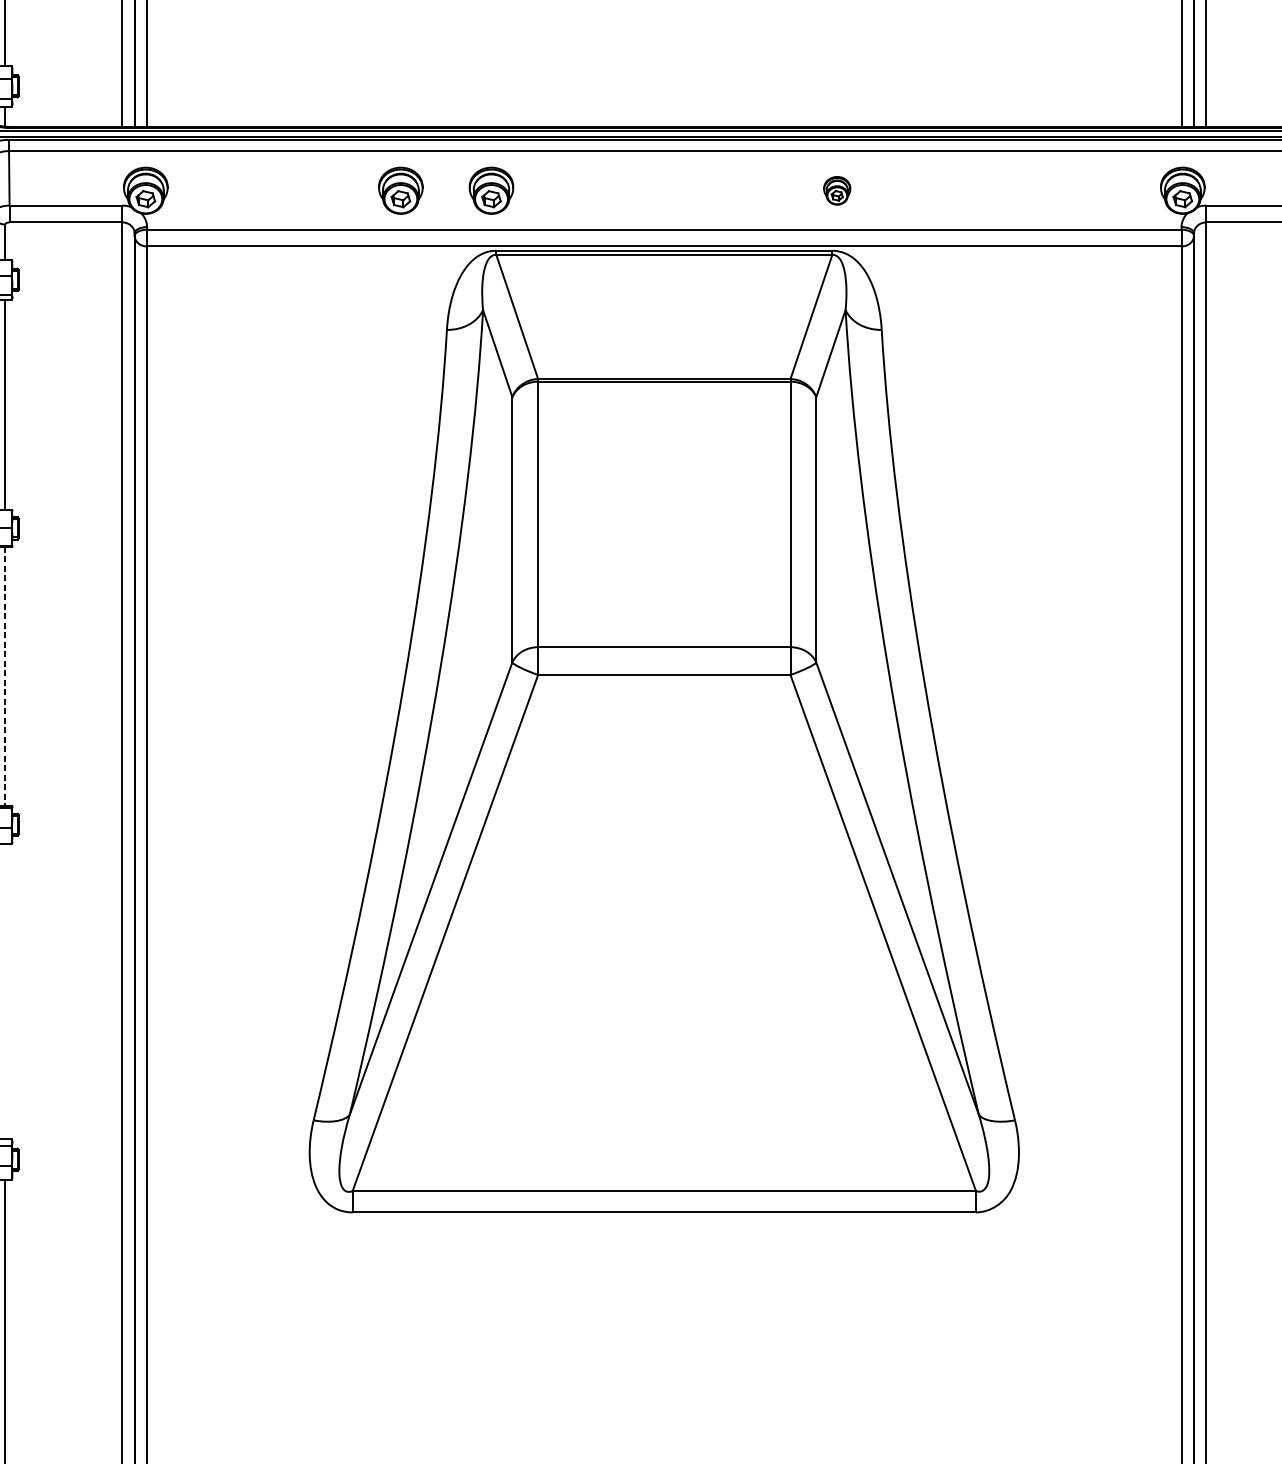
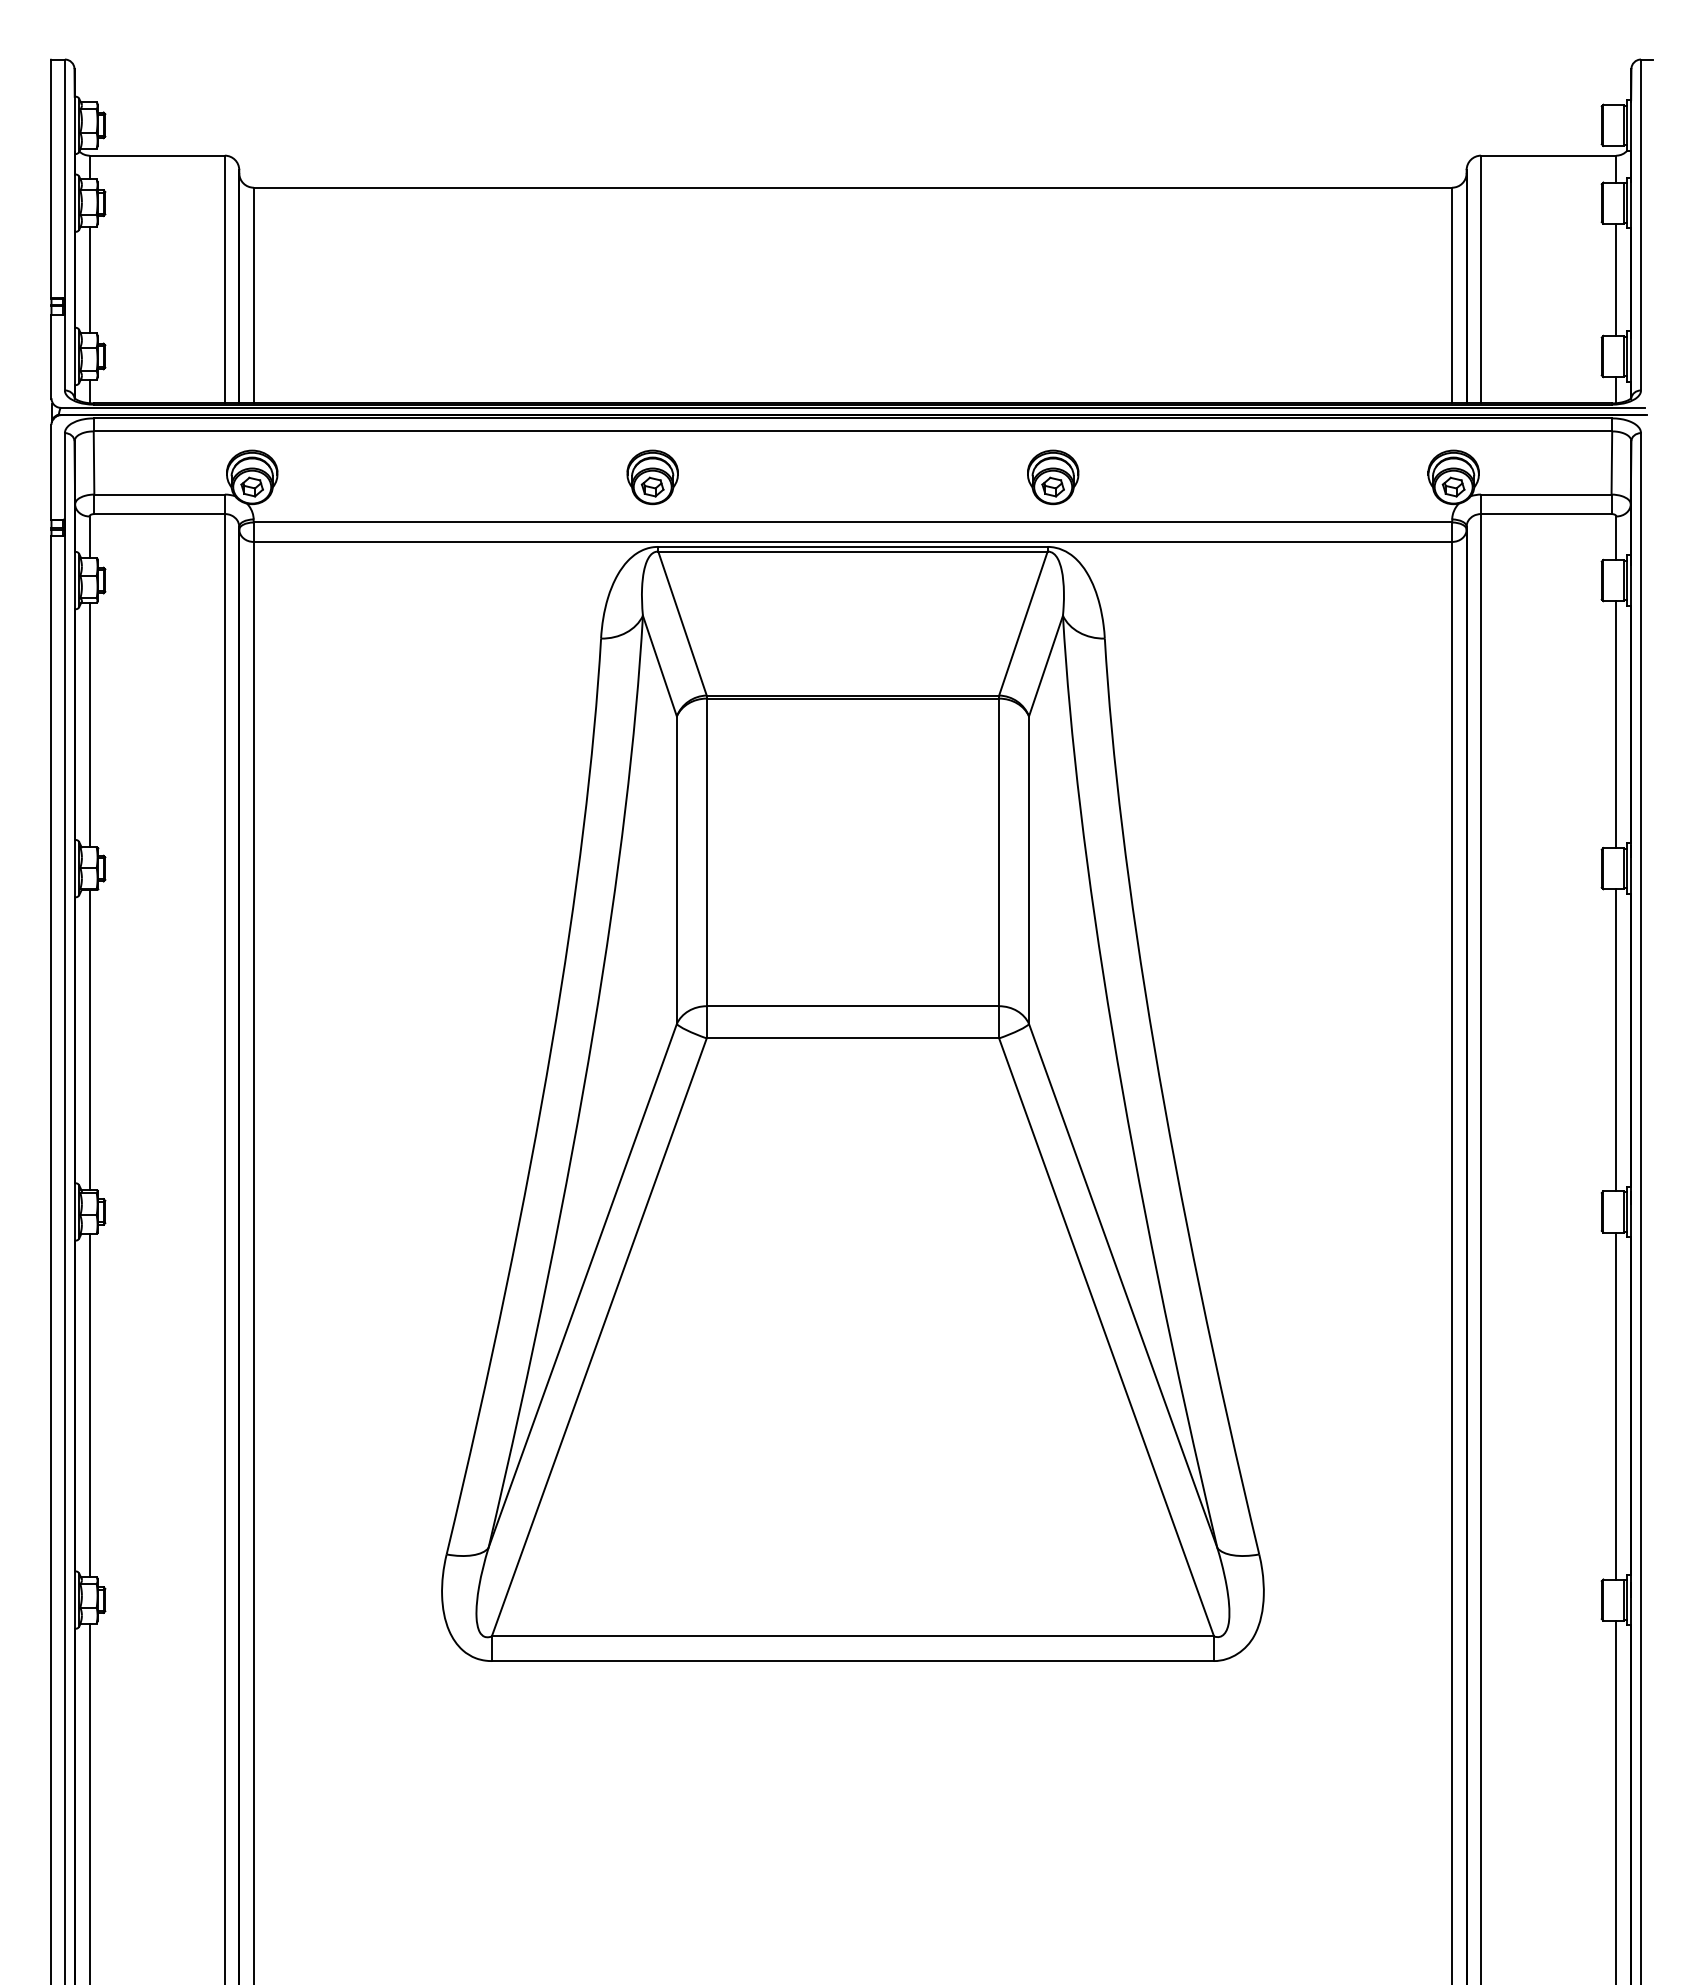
part: (400, 190) -> (547, 477), removed
part: (837, 190) -> (1053, 477), size x1.67
line: (5, 675) -> (89, 1039), dashed -> solid
line: (5, 991) -> (89, 1405), added

